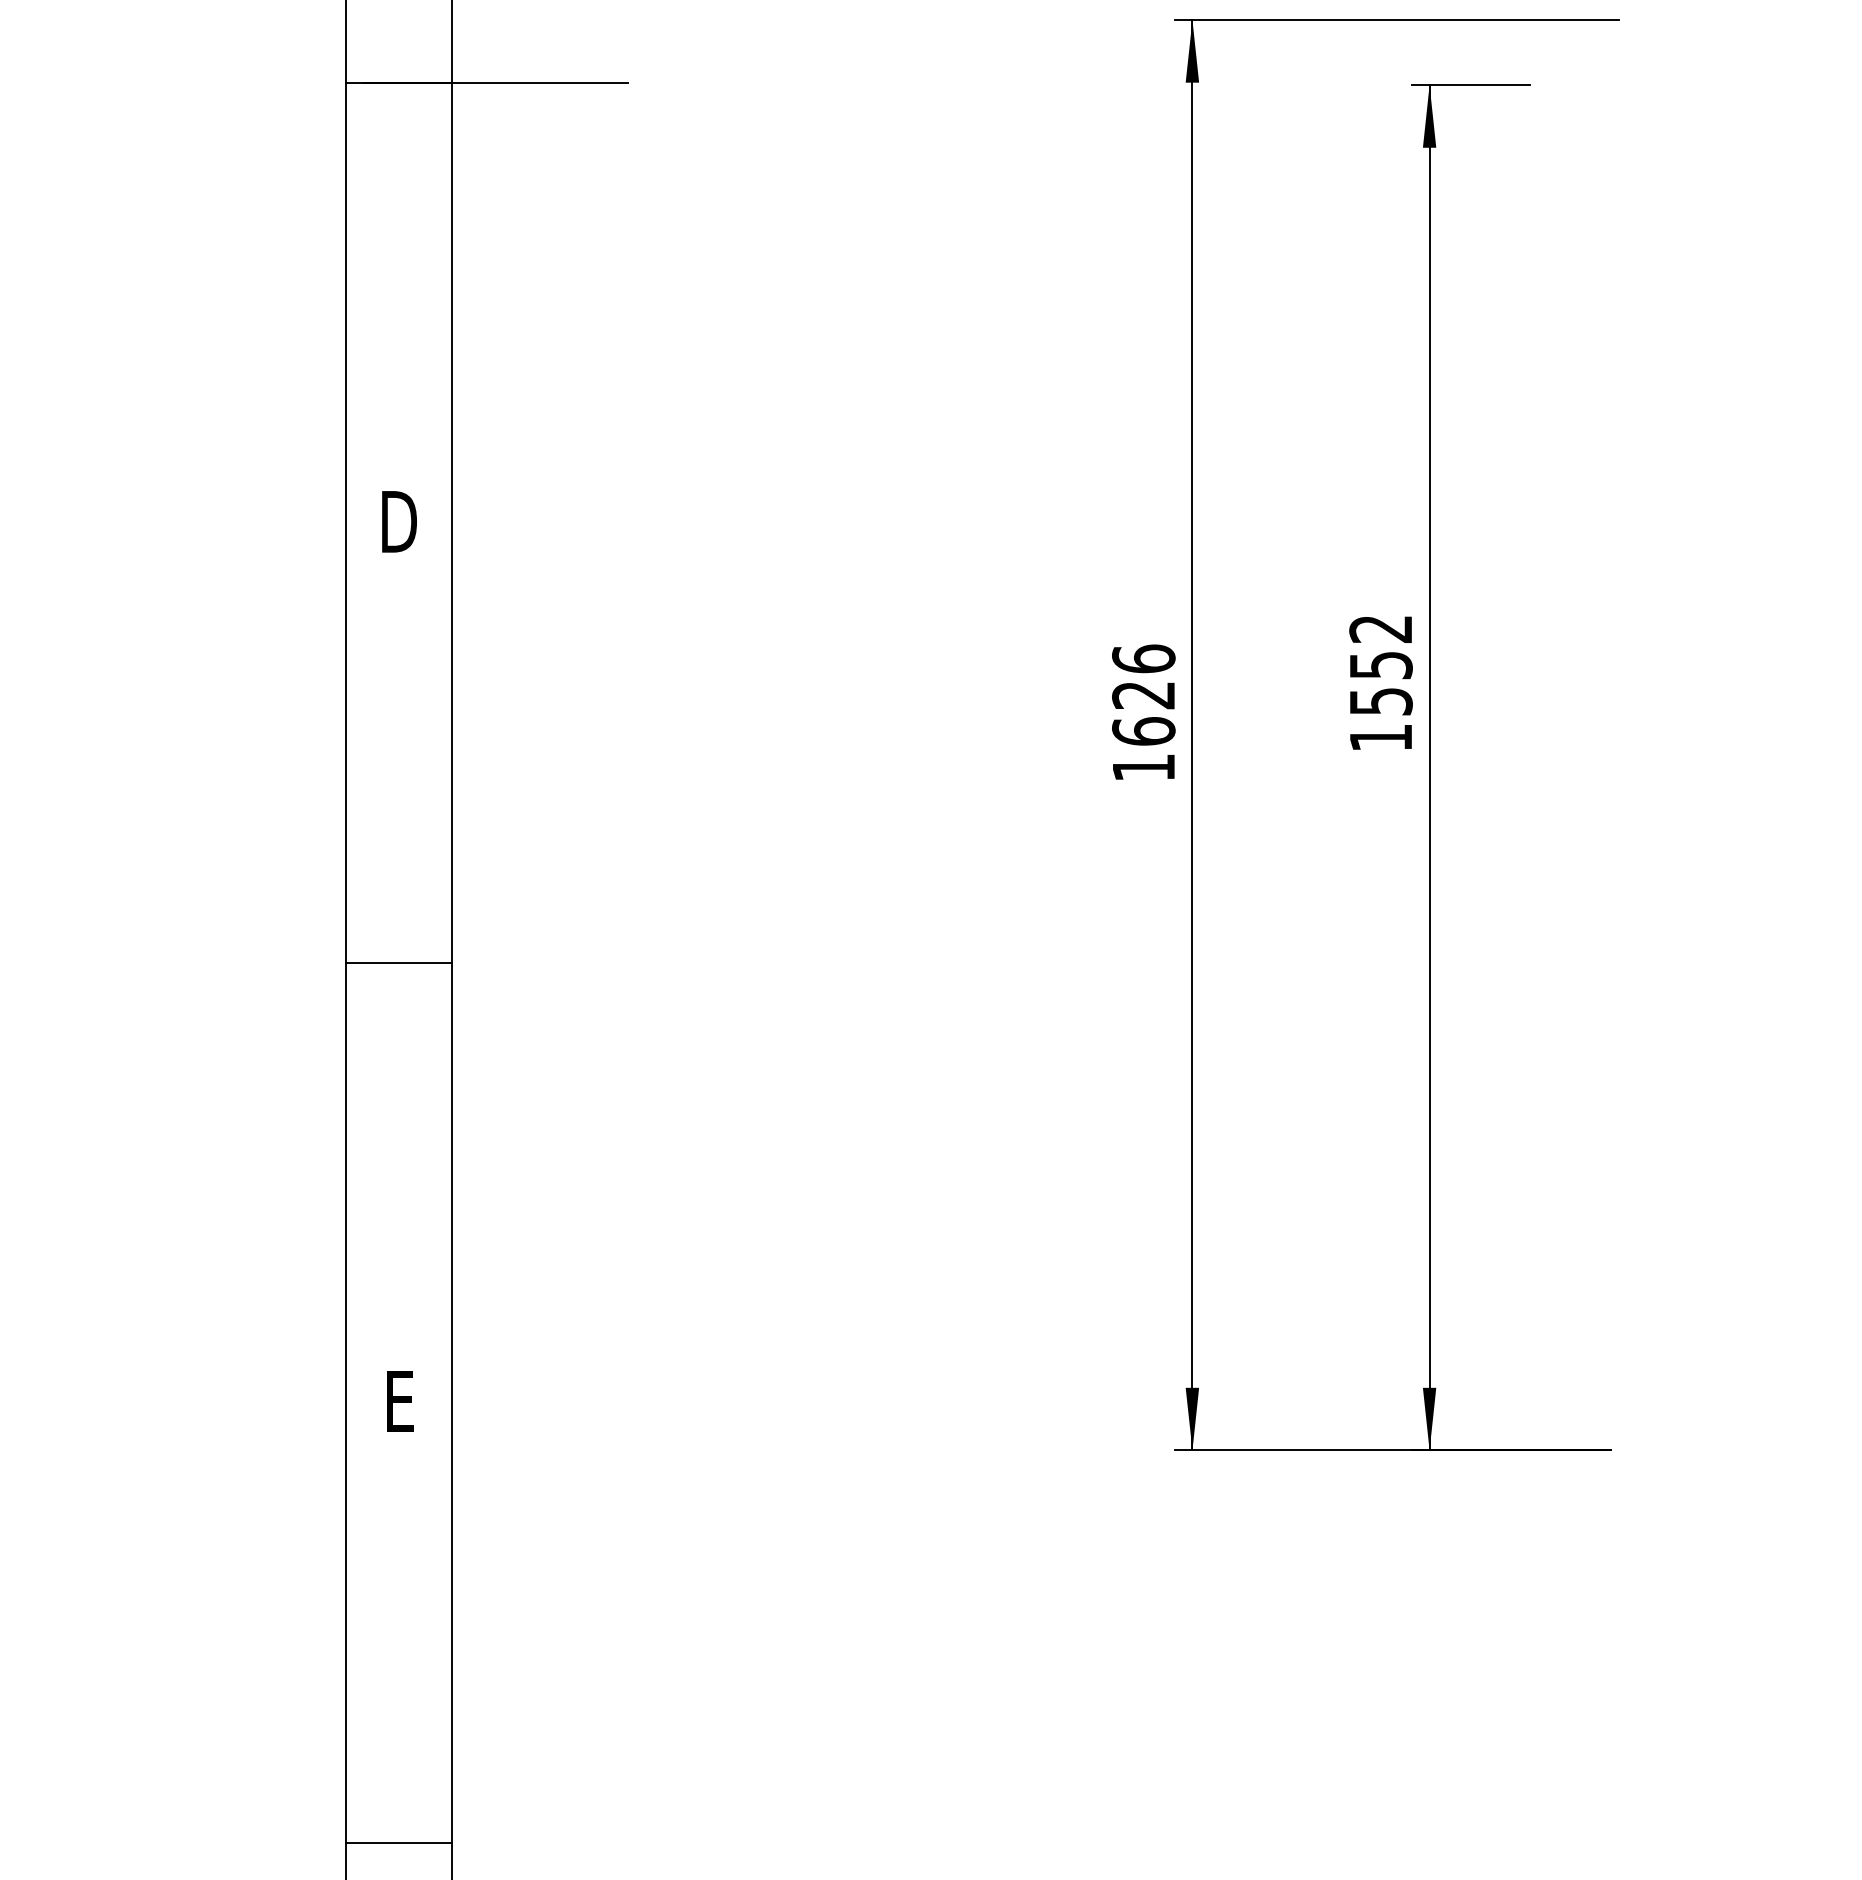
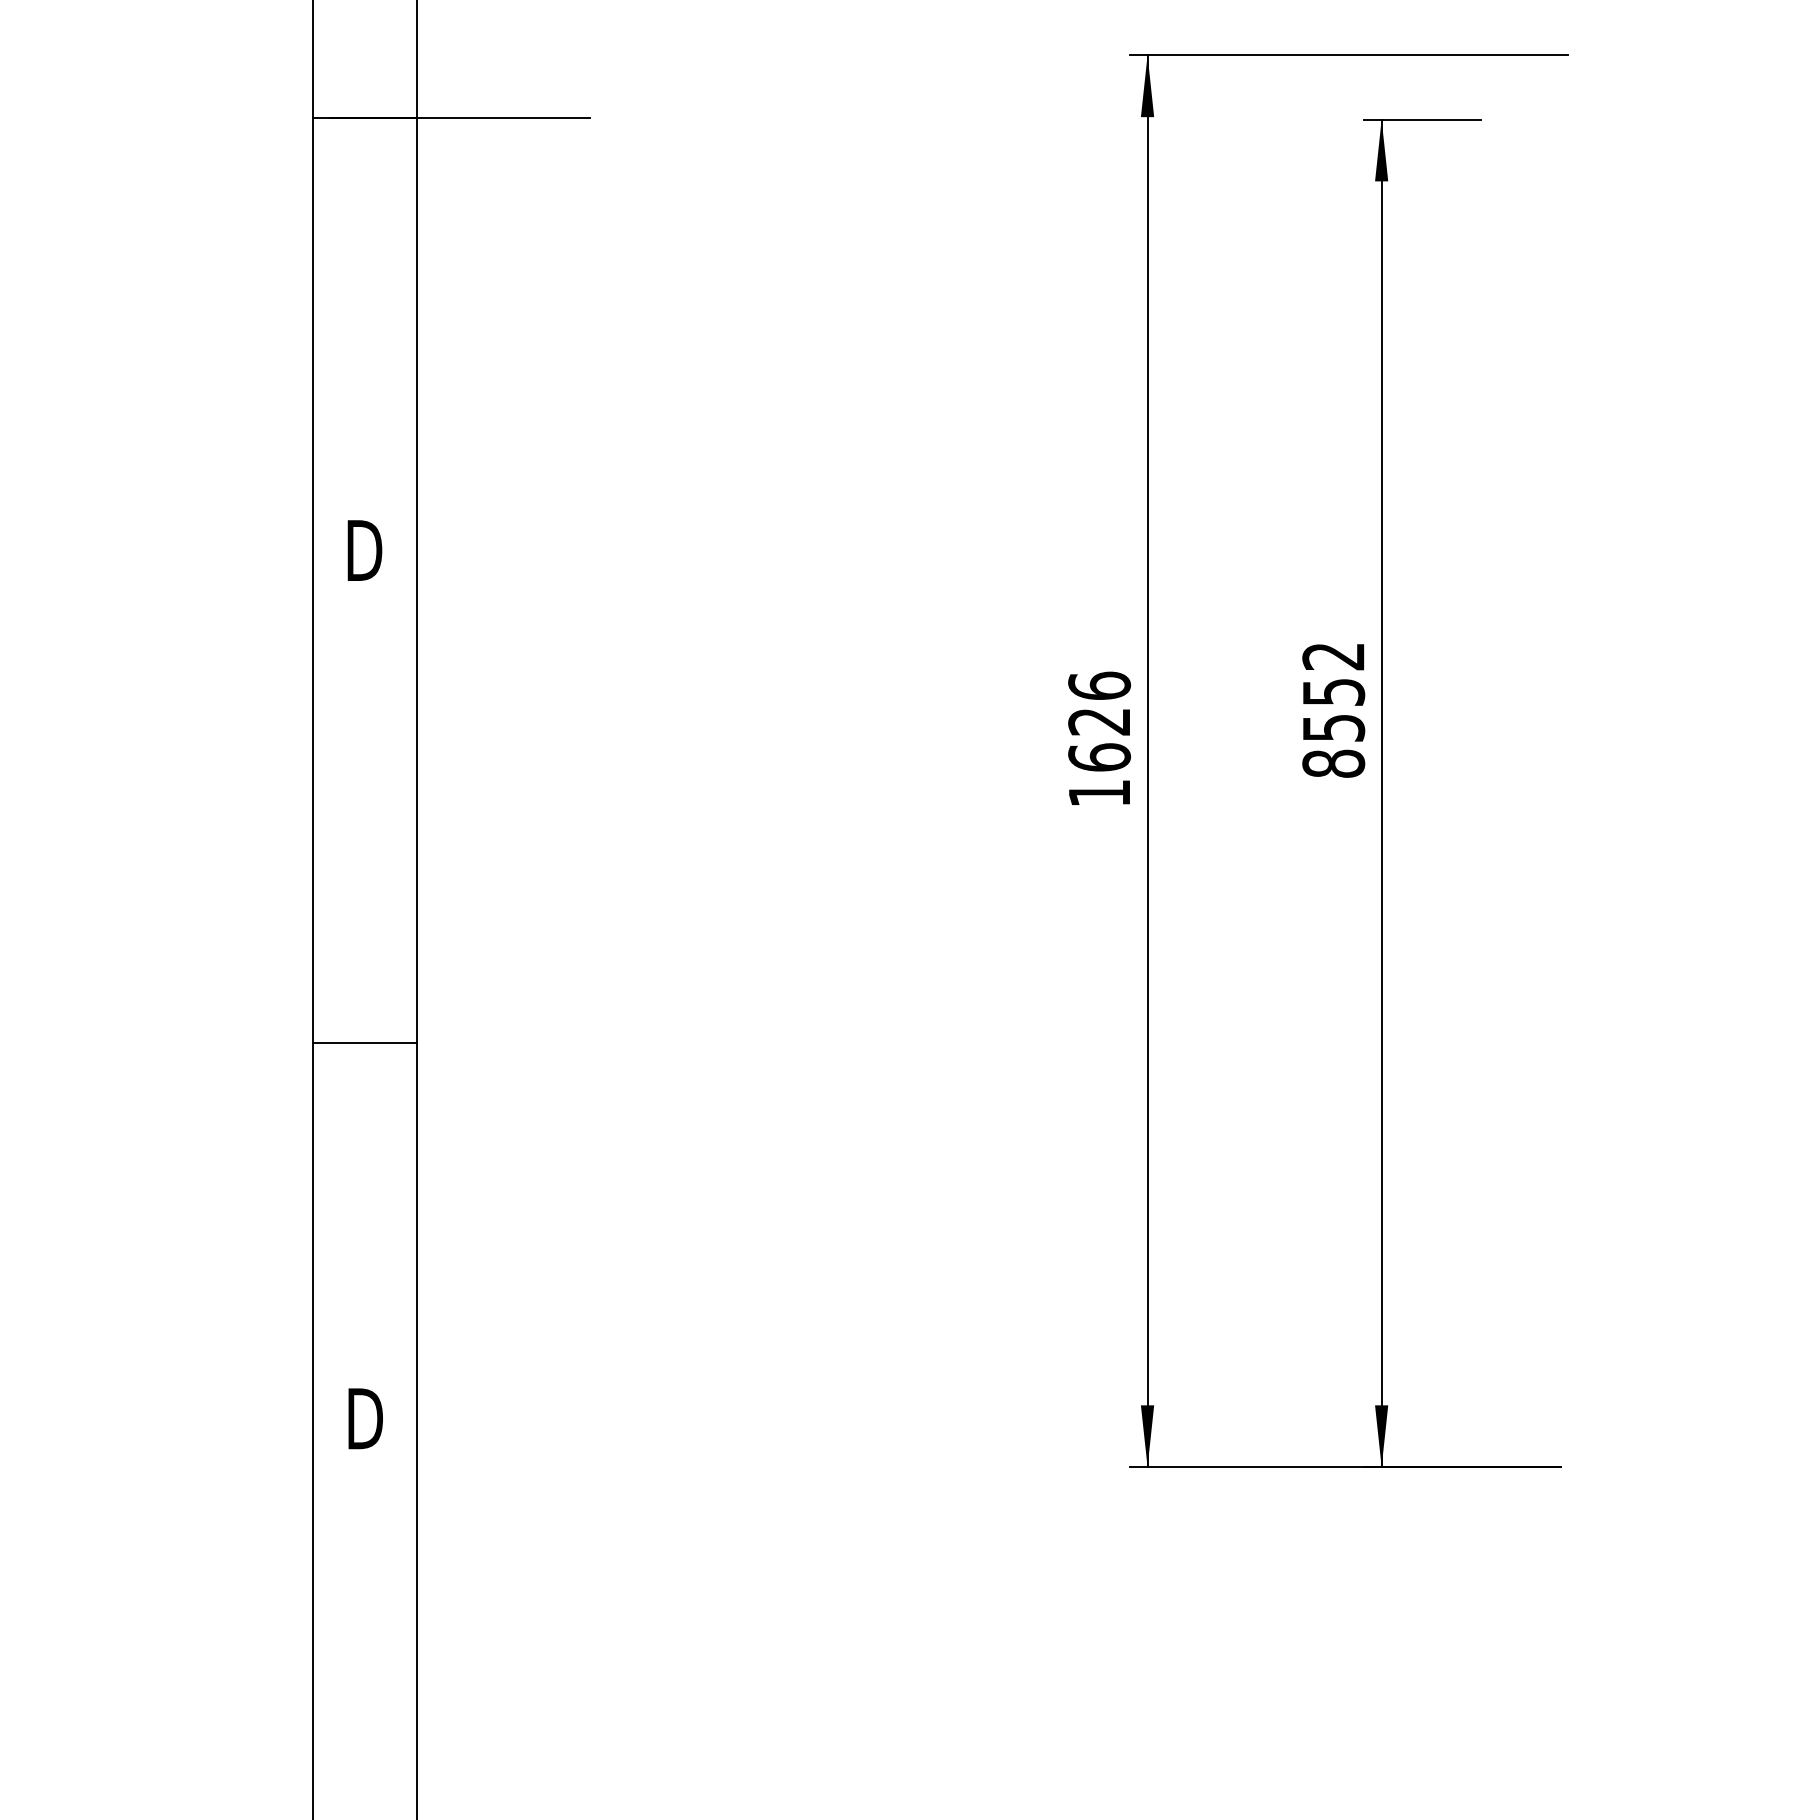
text: (1380, 737) -> (1333, 763), 1552 -> 8552
line: (398, 962) -> (363, 1042), moved
text: (400, 1401) -> (365, 1418), E -> D

